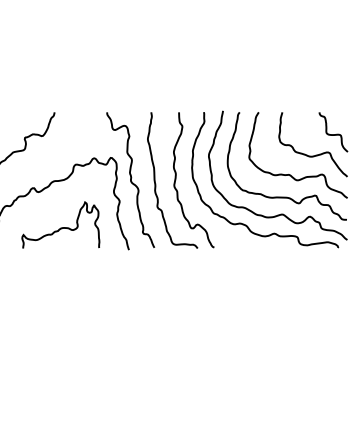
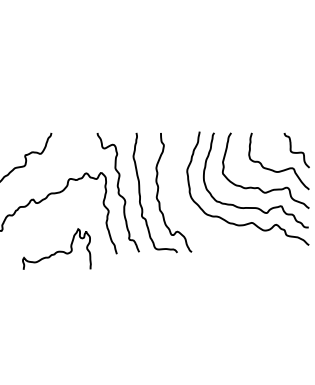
curve: (246, 224) -> (220, 231), removed
curve: (62, 226) -> (58, 250), moved

